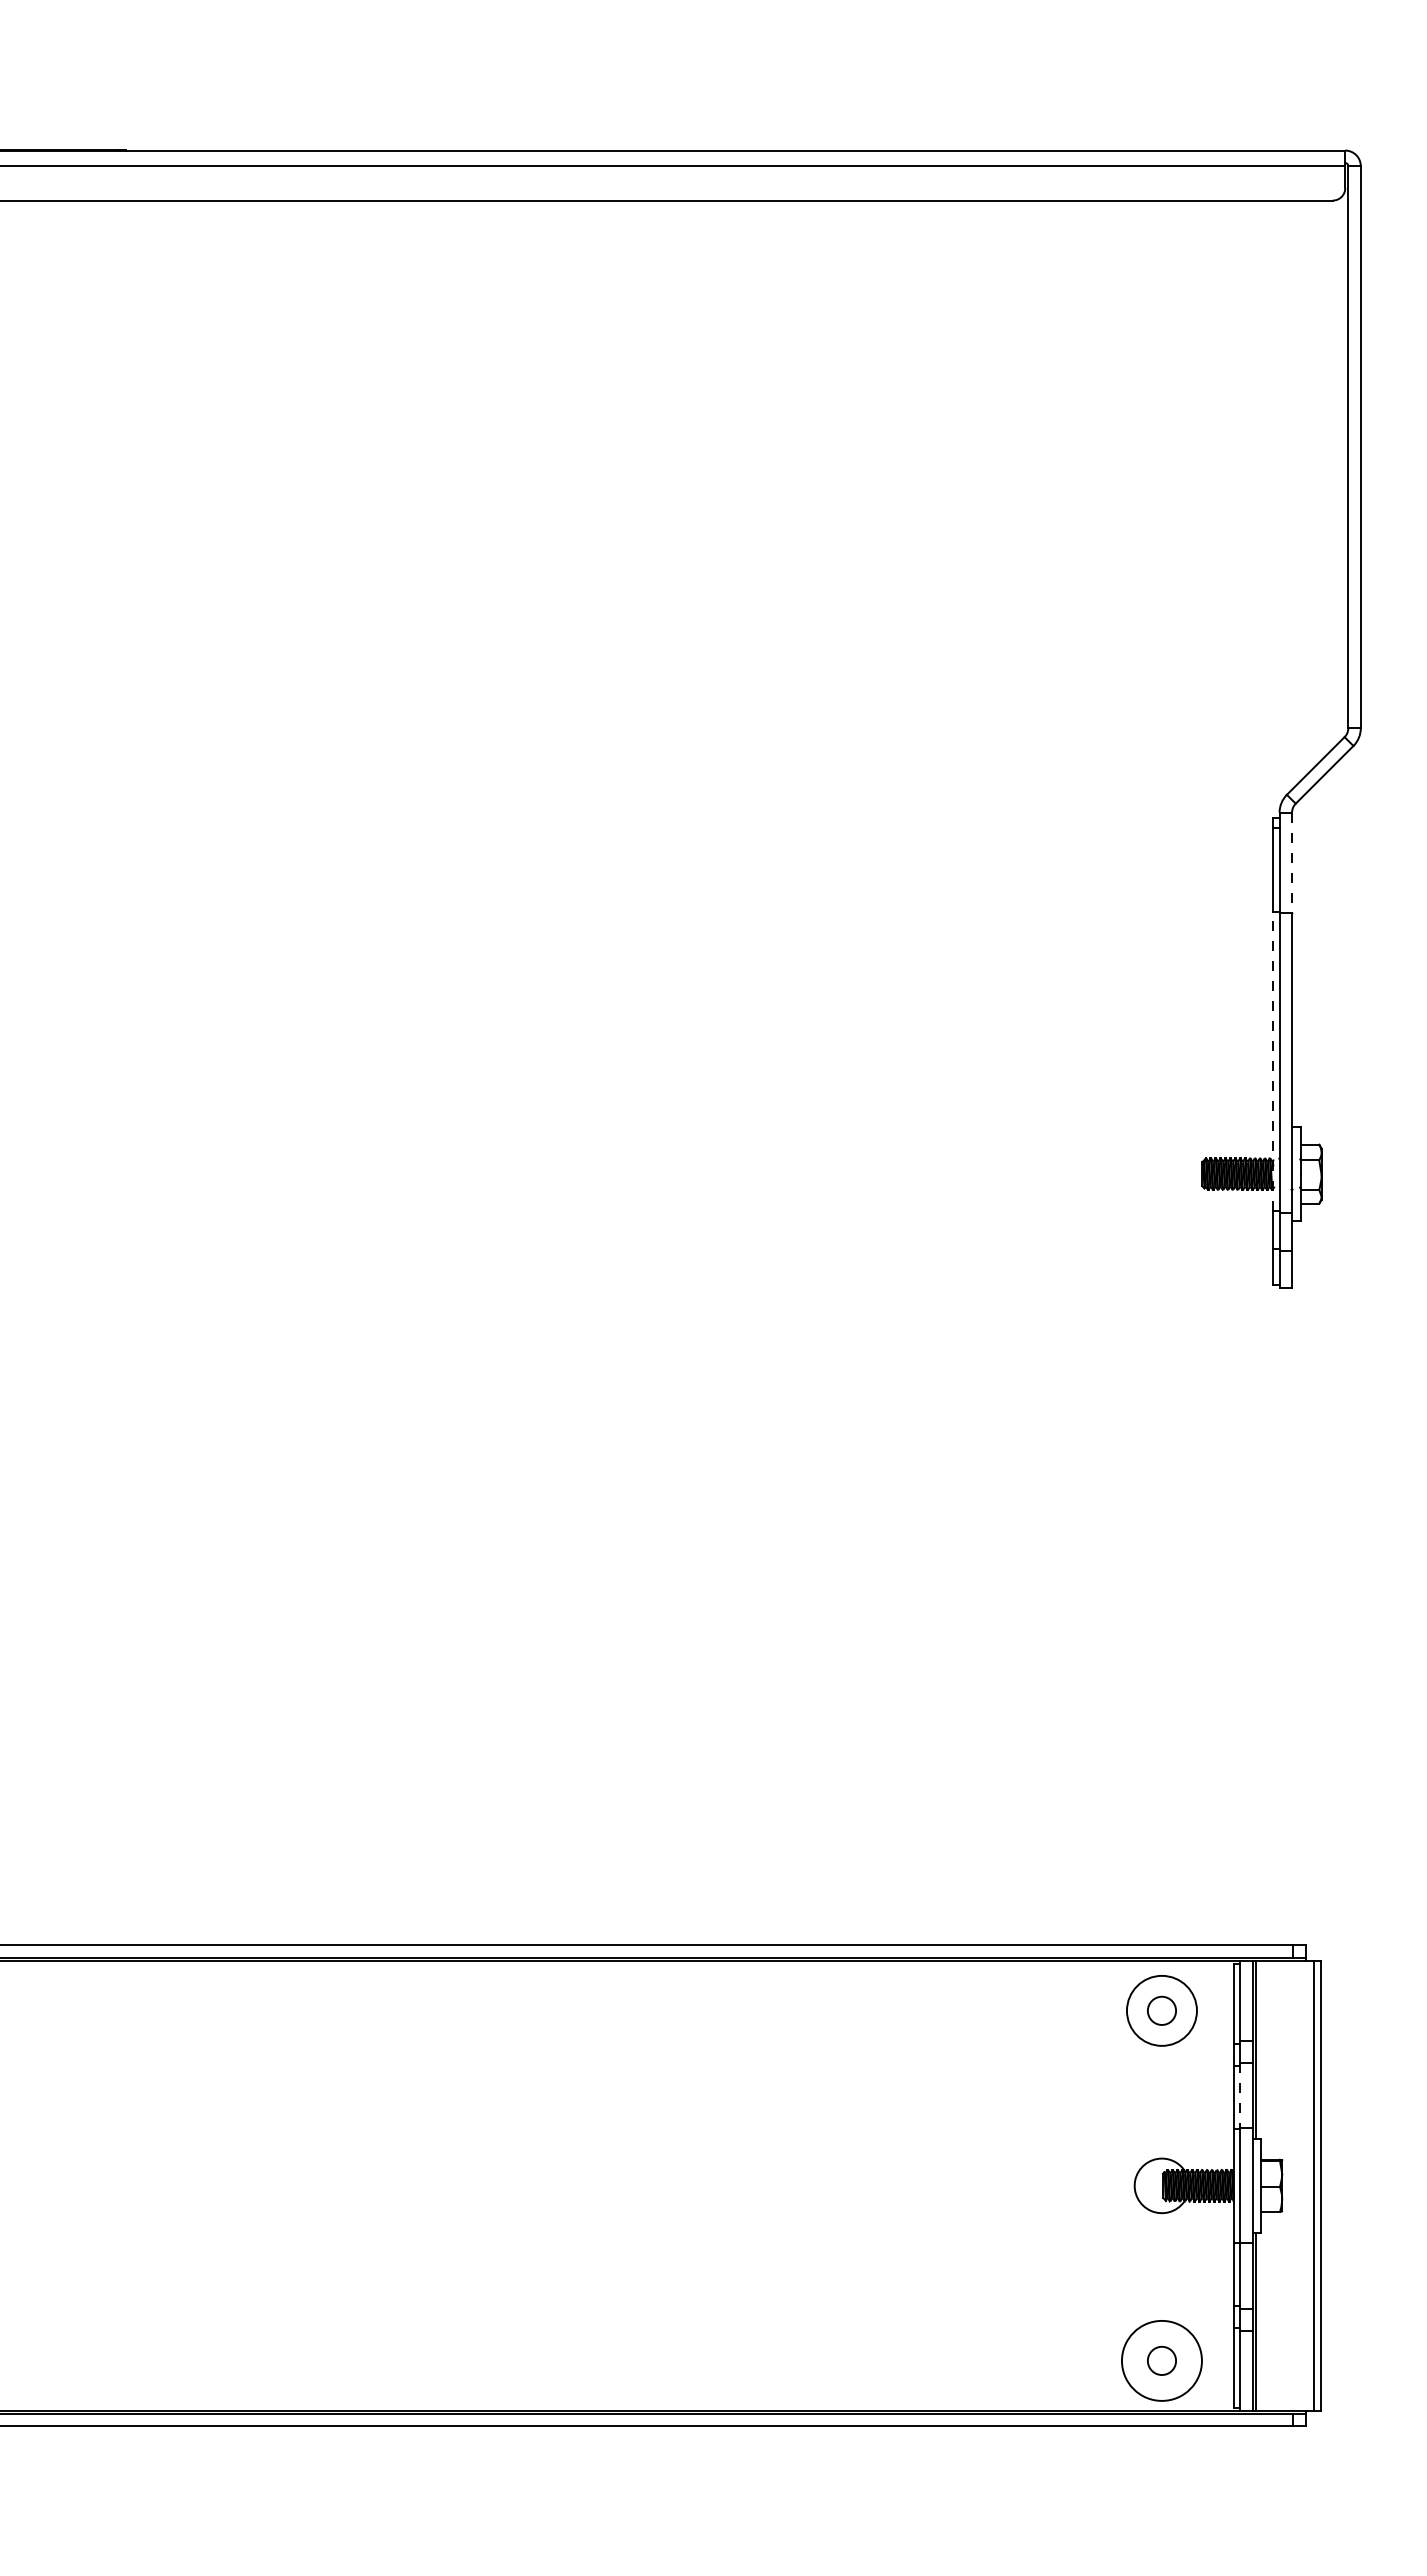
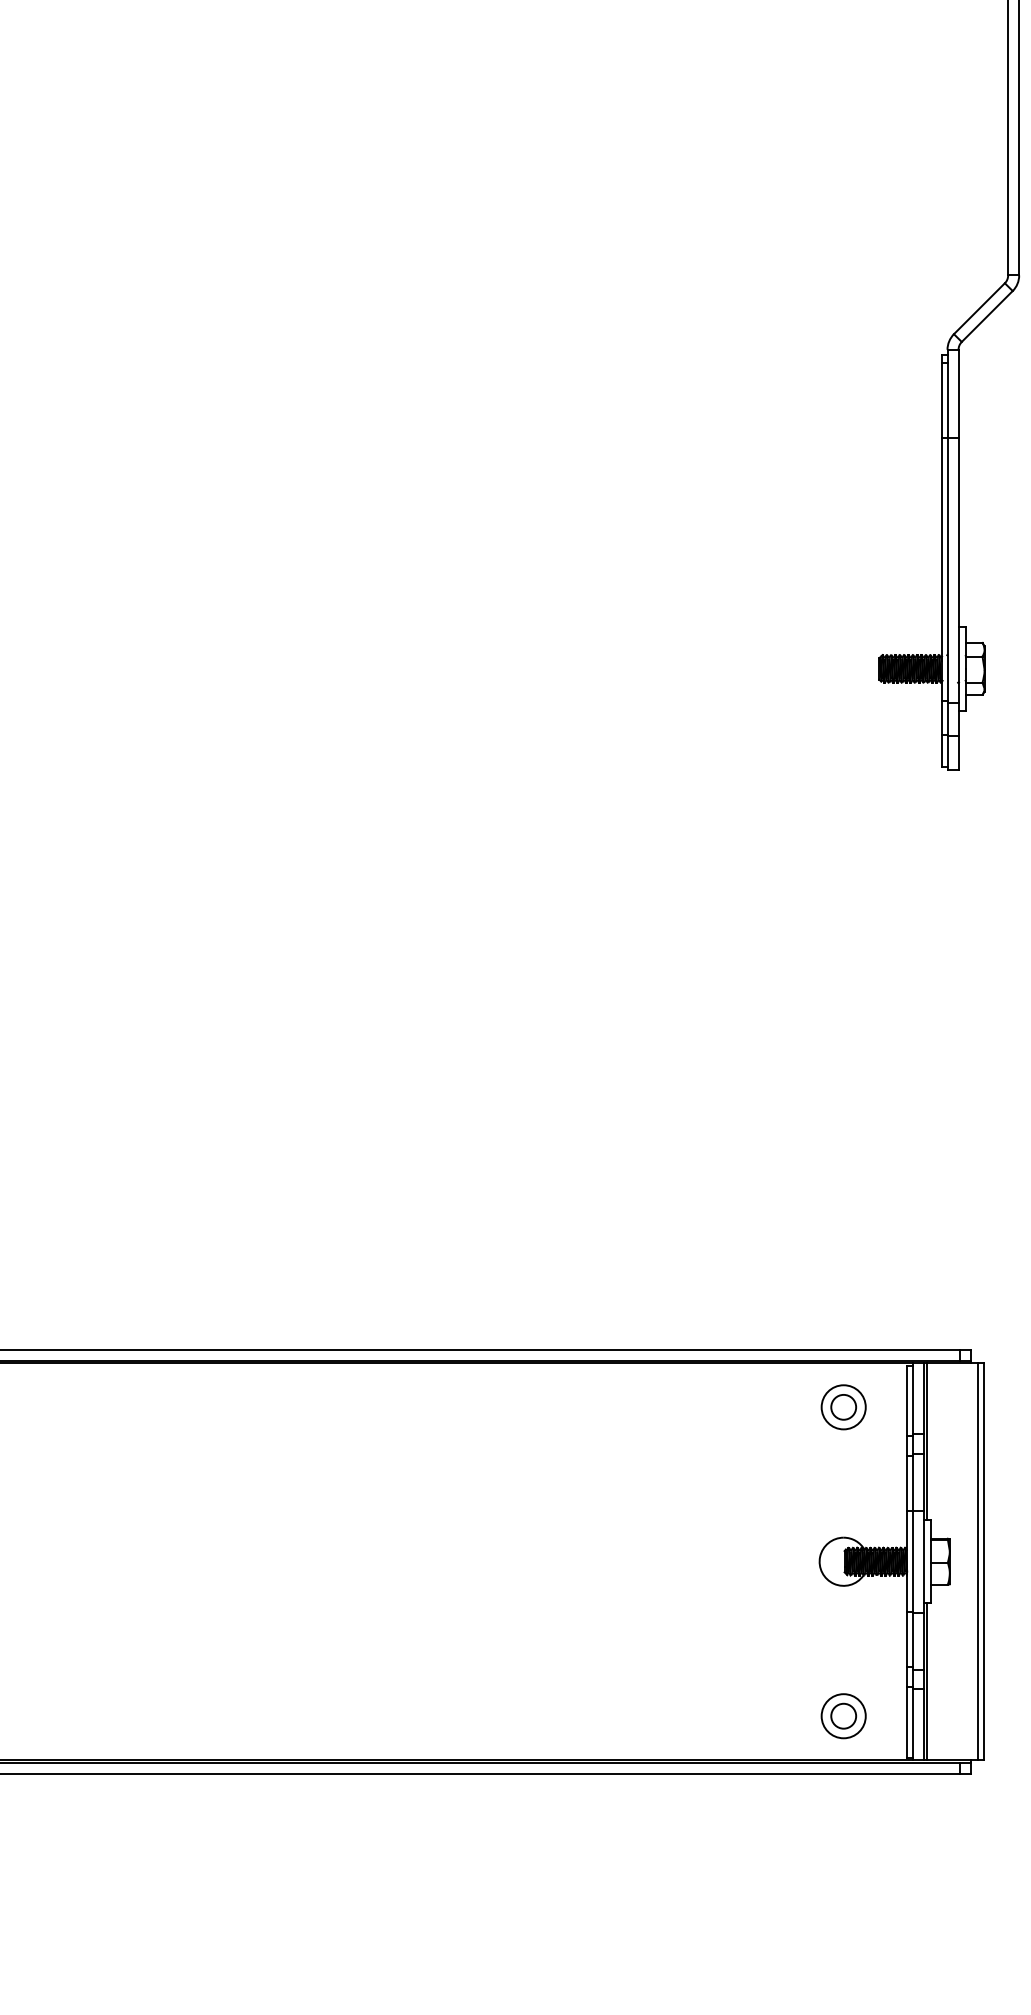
line: (1292, 863) -> (958, 394), dashed -> solid
line: (1273, 1060) -> (942, 568), dashed -> solid
circle: (1161, 2010) -> (843, 1406), size x0.71
line: (1240, 2096) -> (913, 1482), dashed -> solid
circle: (1161, 2360) -> (843, 1715), size x0.62

